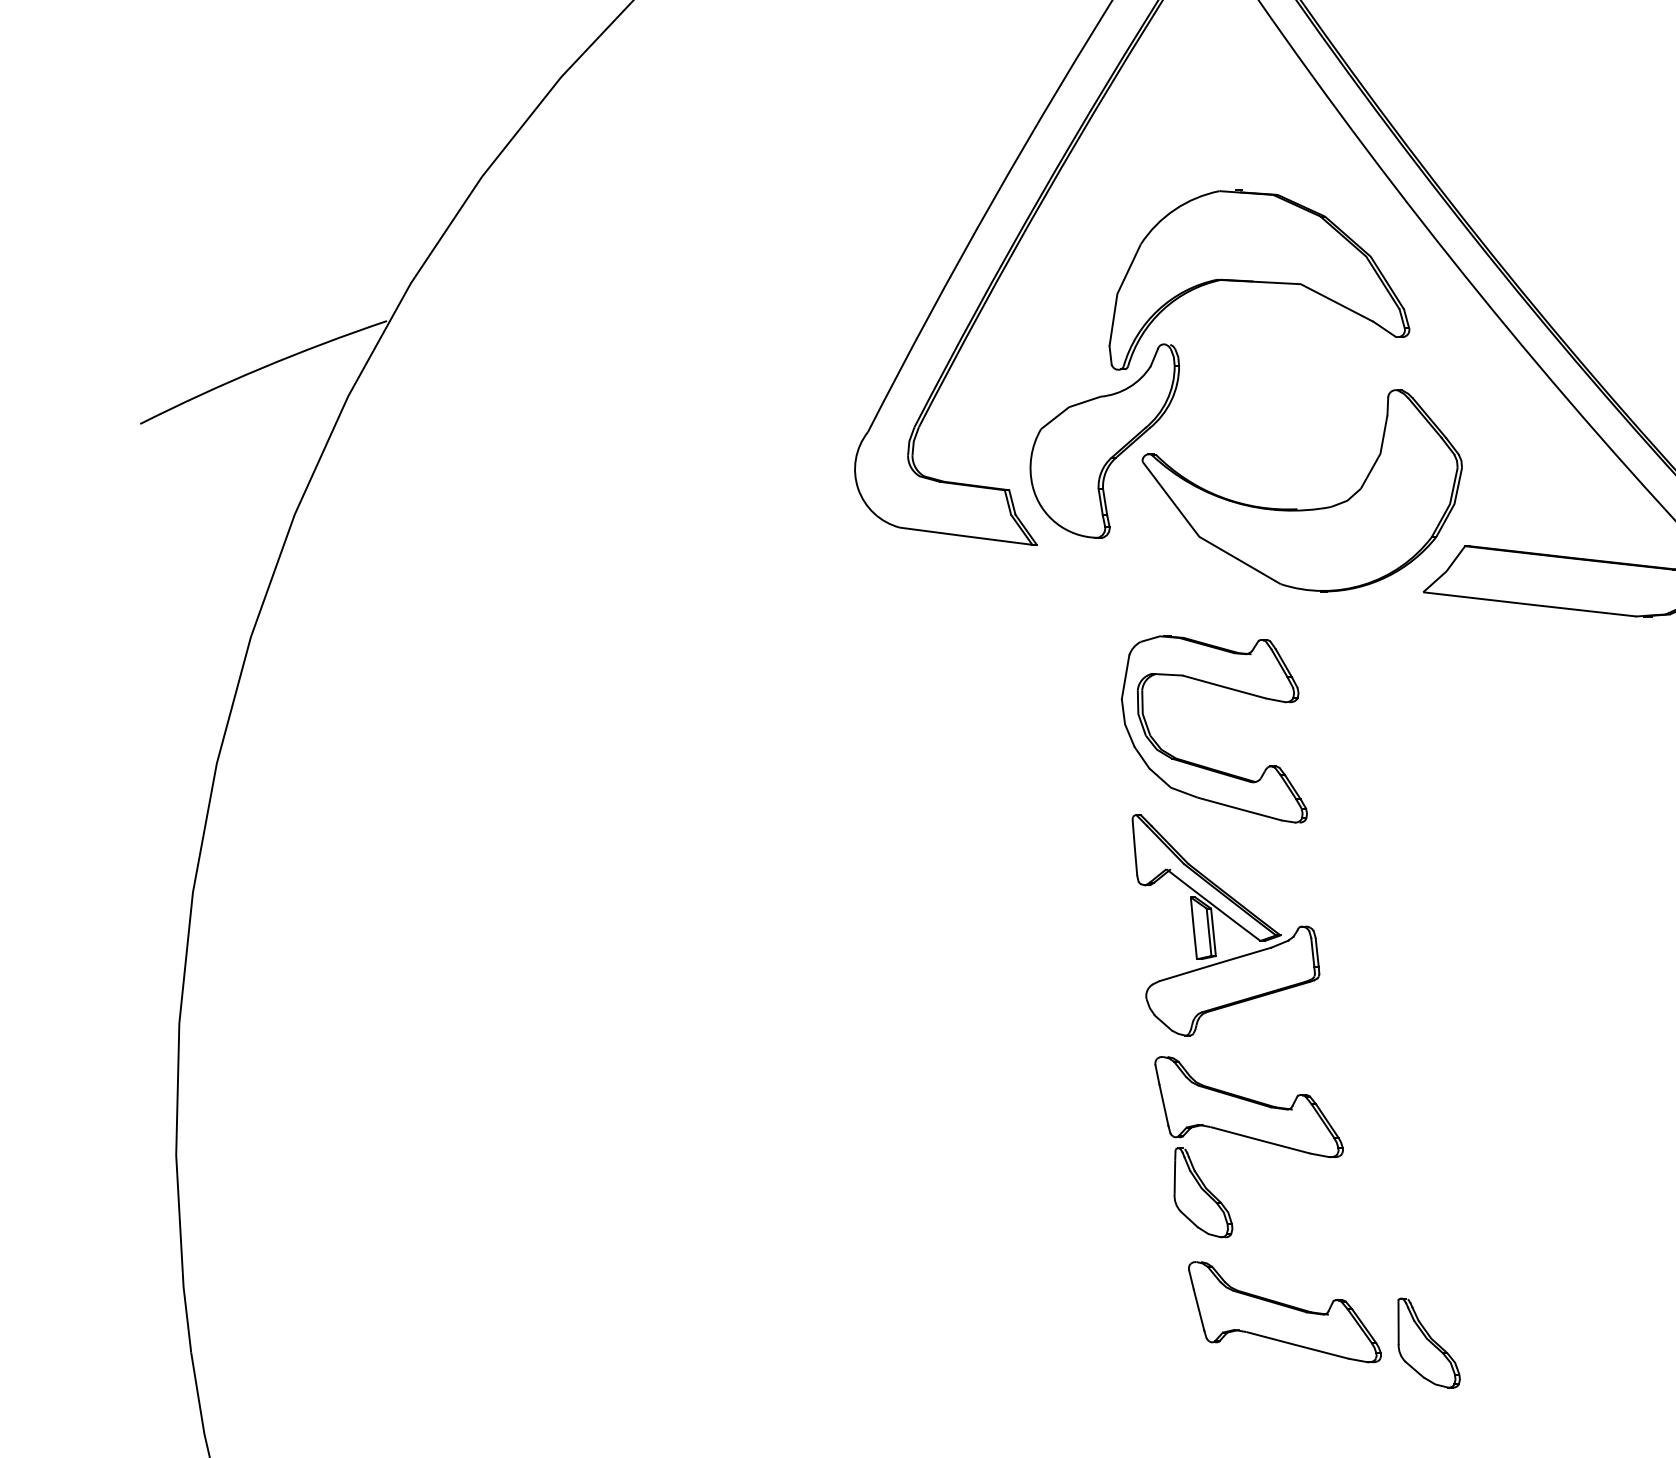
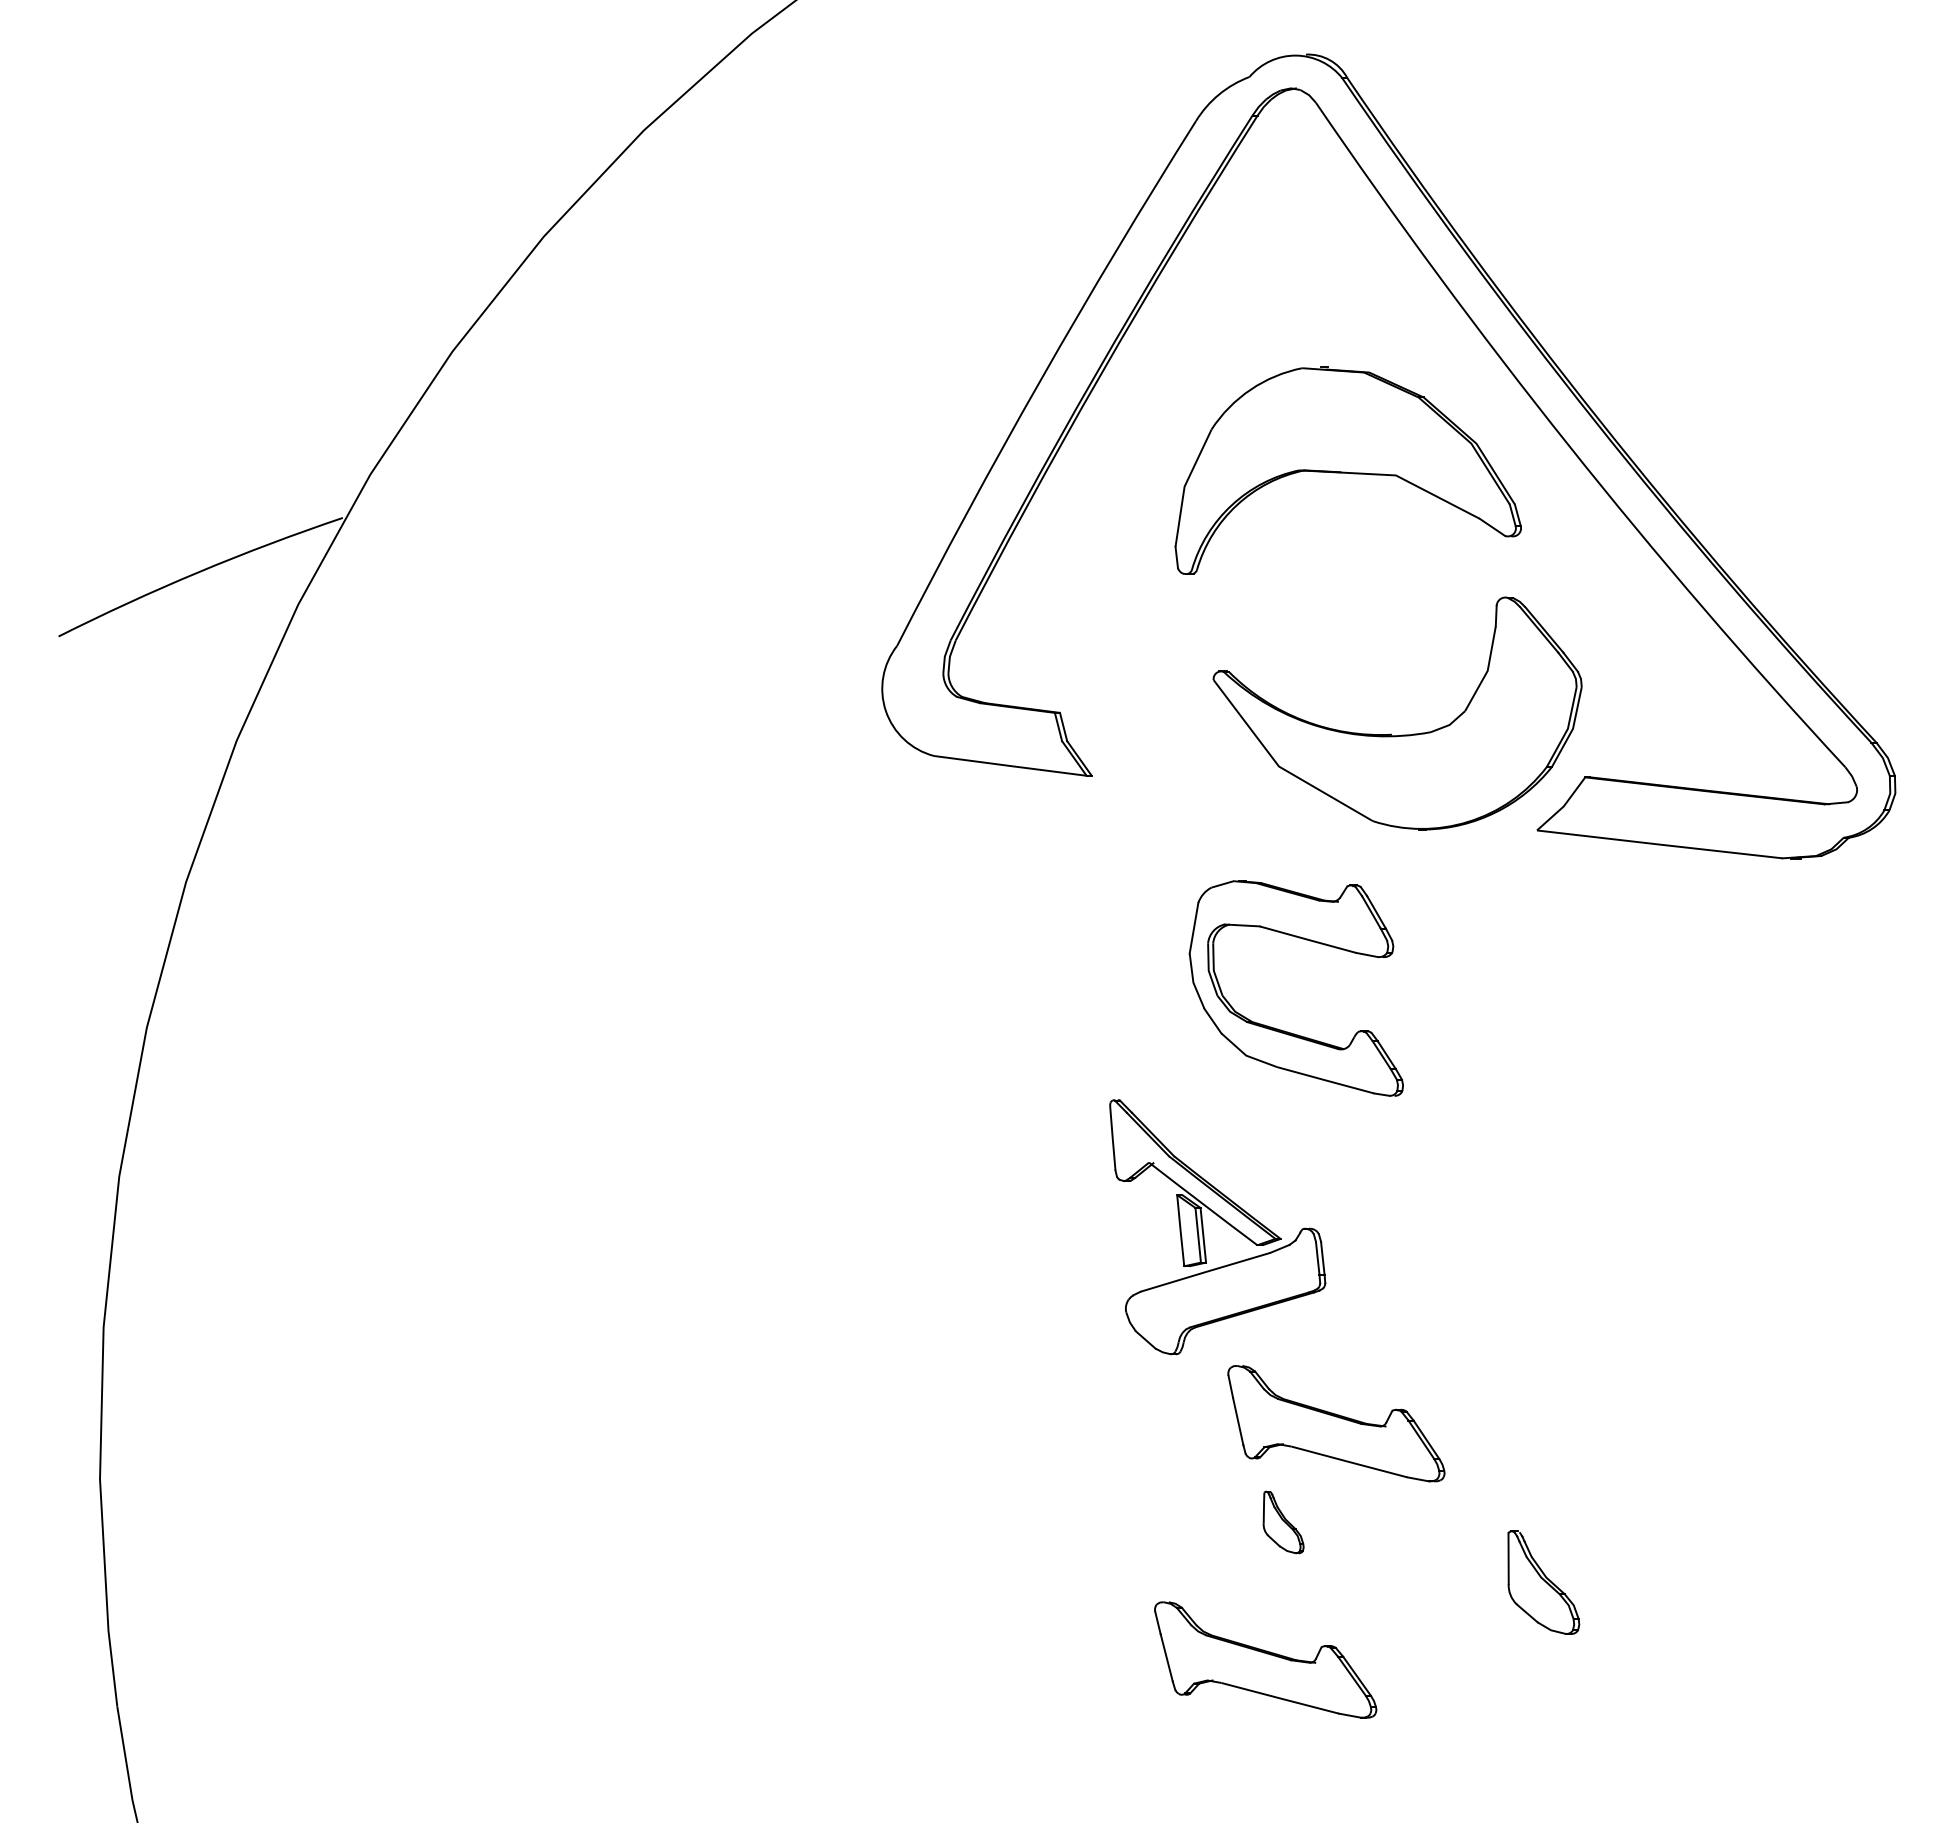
part: (1104, 440) -> (1169, 655), removed
part: (1230, 919) -> (1222, 1220), moved
part: (1203, 1192) -> (1283, 1522), size x0.6
part: (1284, 1311) -> (1265, 1659), moved
part: (1428, 1342) -> (1543, 1582), moved

